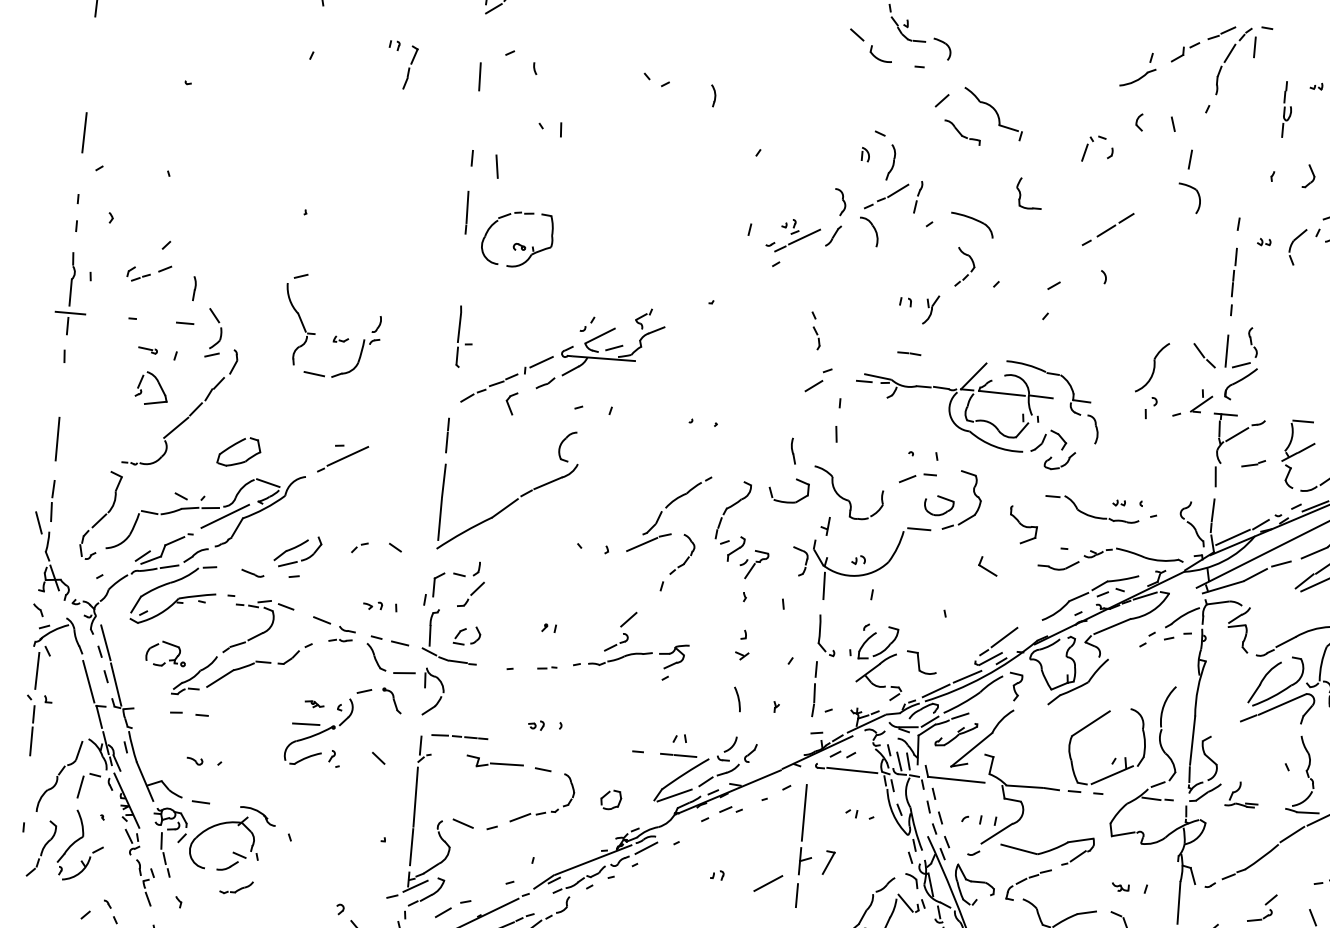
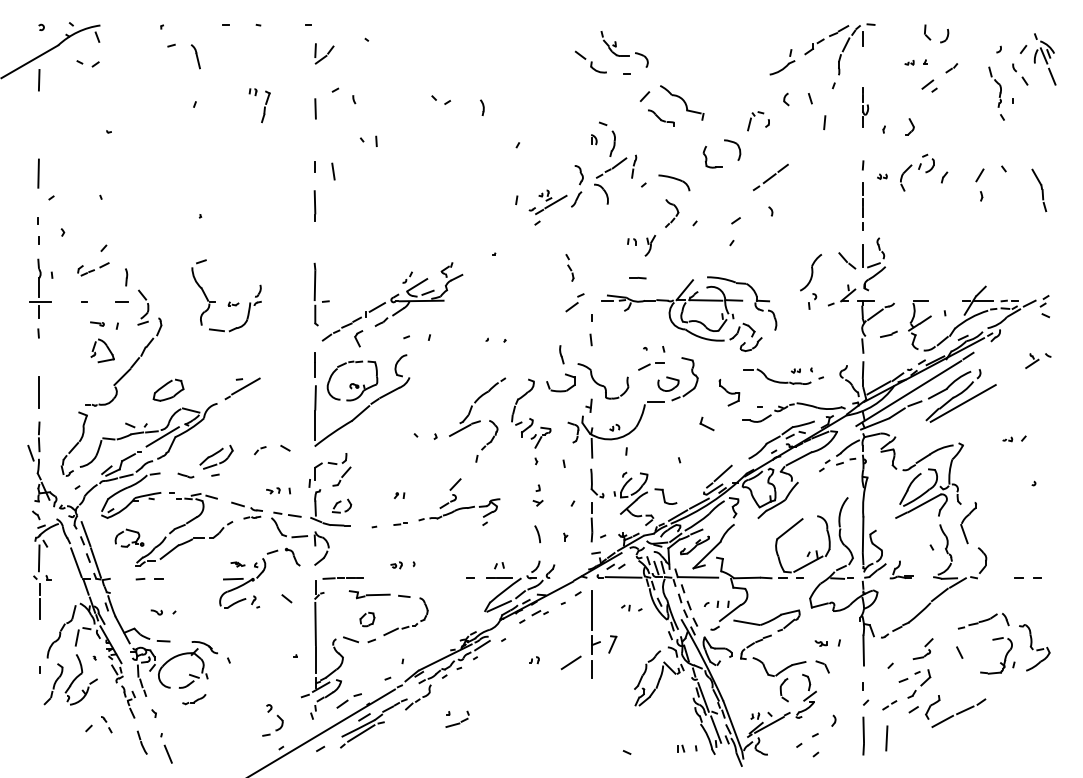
part: (1287, 110) -> (865, 107), moved
part: (1189, 197) -> (732, 149), moved
part: (517, 238) -> (352, 380), moved
part: (465, 337) -> (321, 294), size x1.43
part: (611, 799) -> (367, 619), moved

